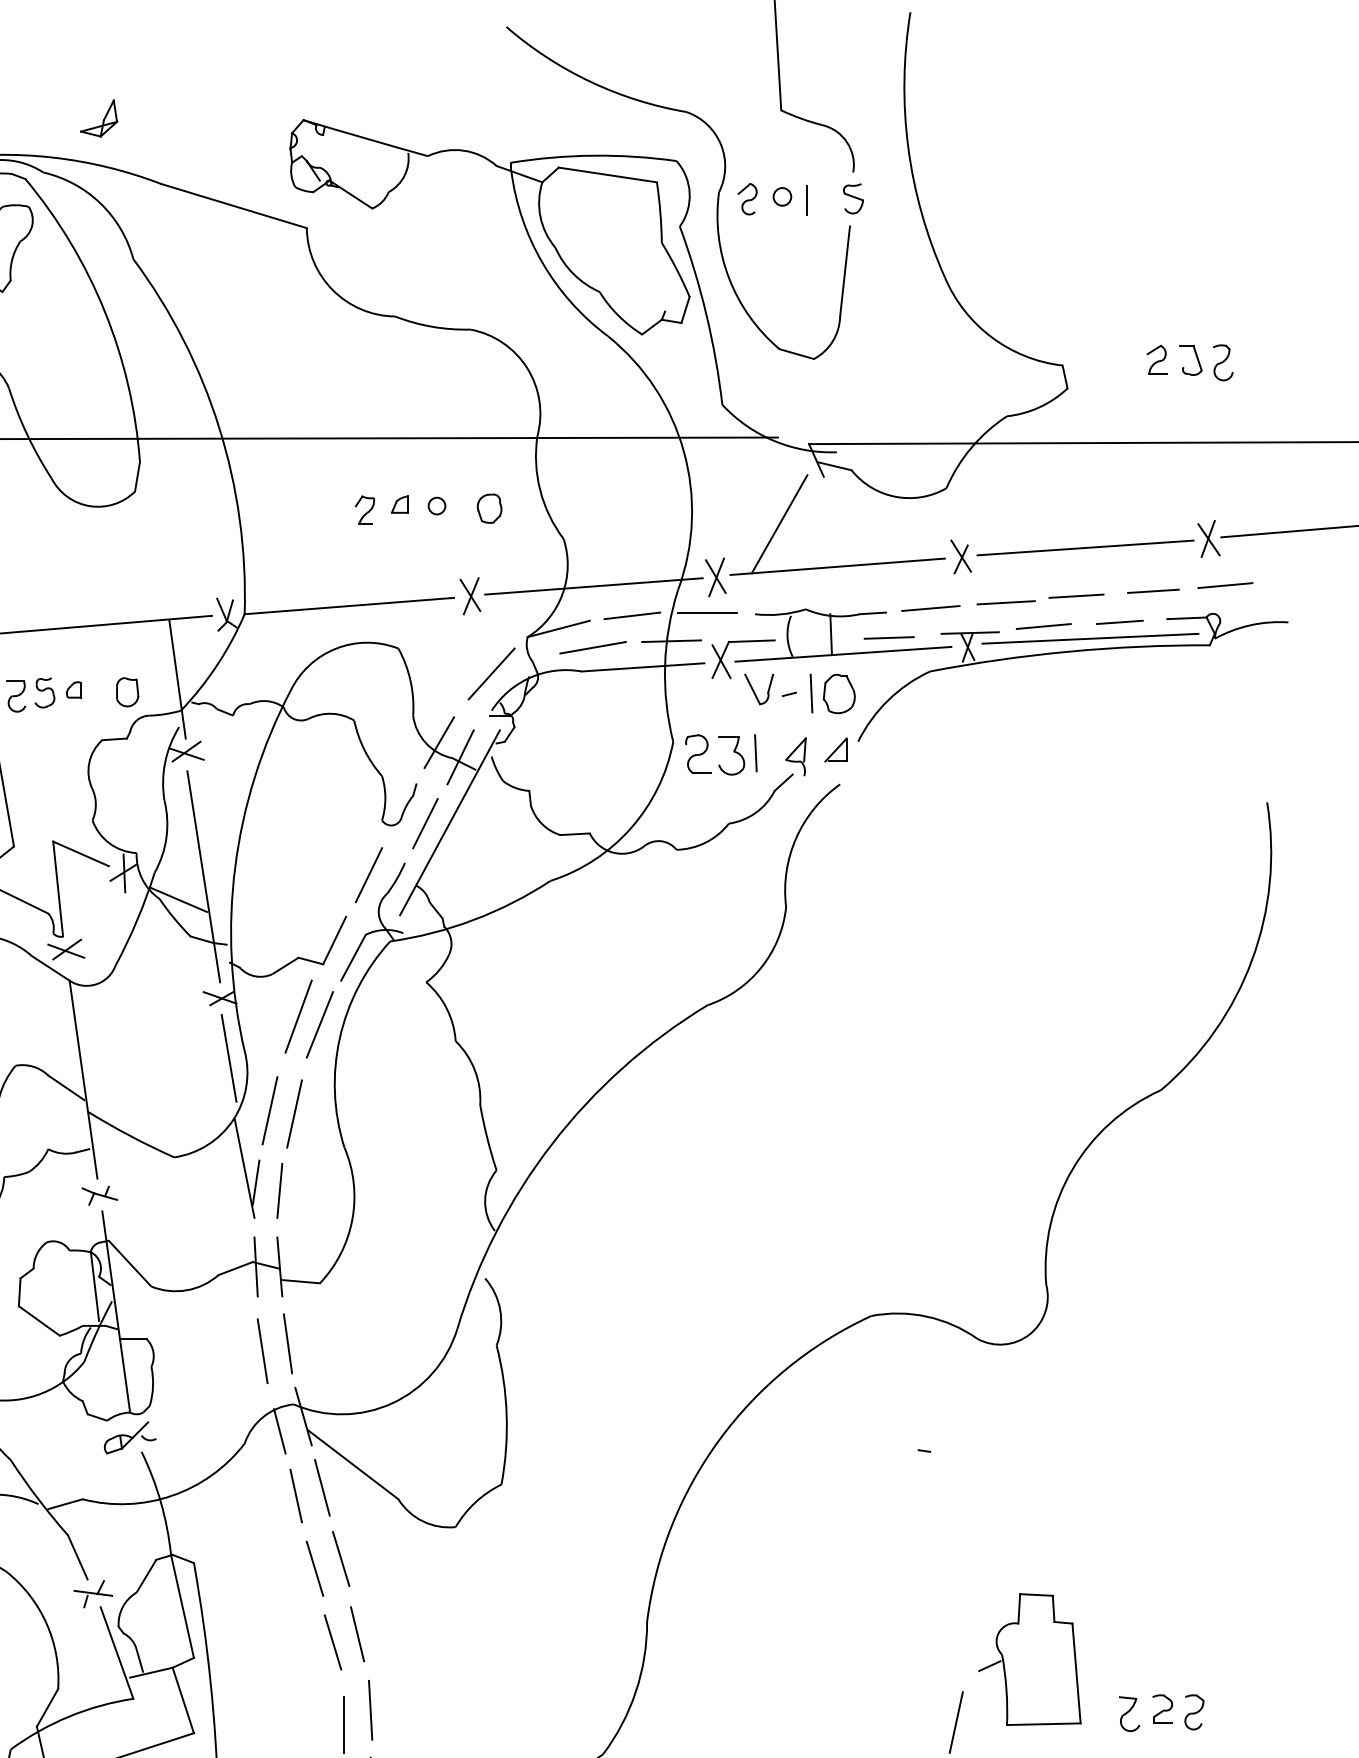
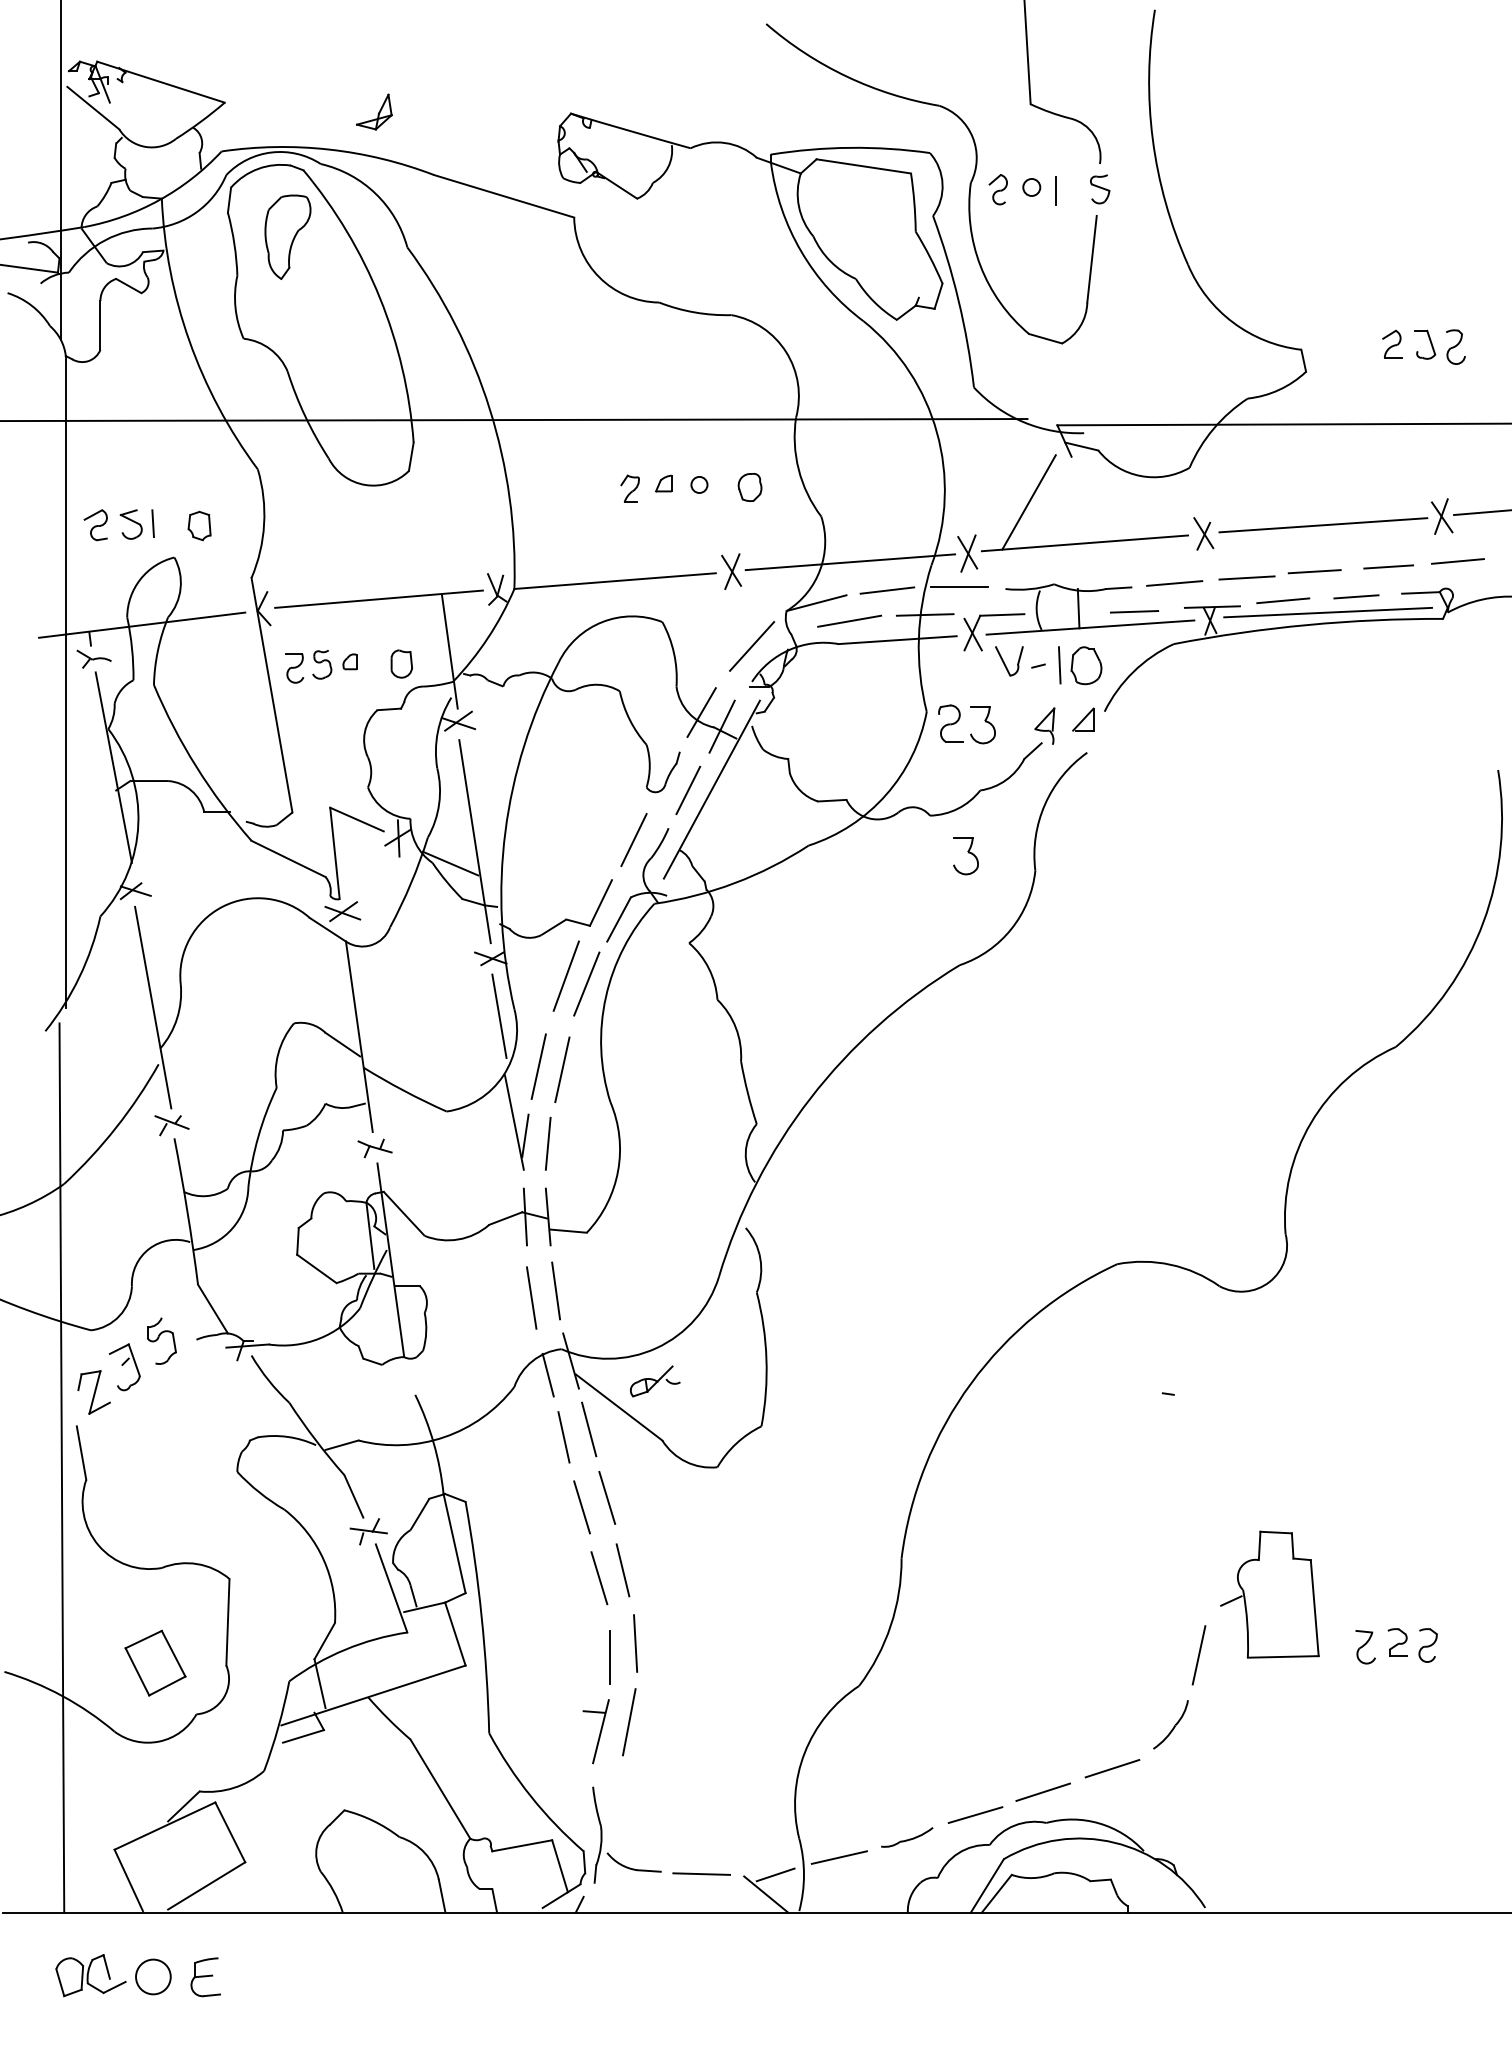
line: (756, 752) -> (1006, 722), removed
part: (713, 892) -> (965, 856), added
part: (130, 1437) -> (655, 1381), moved

